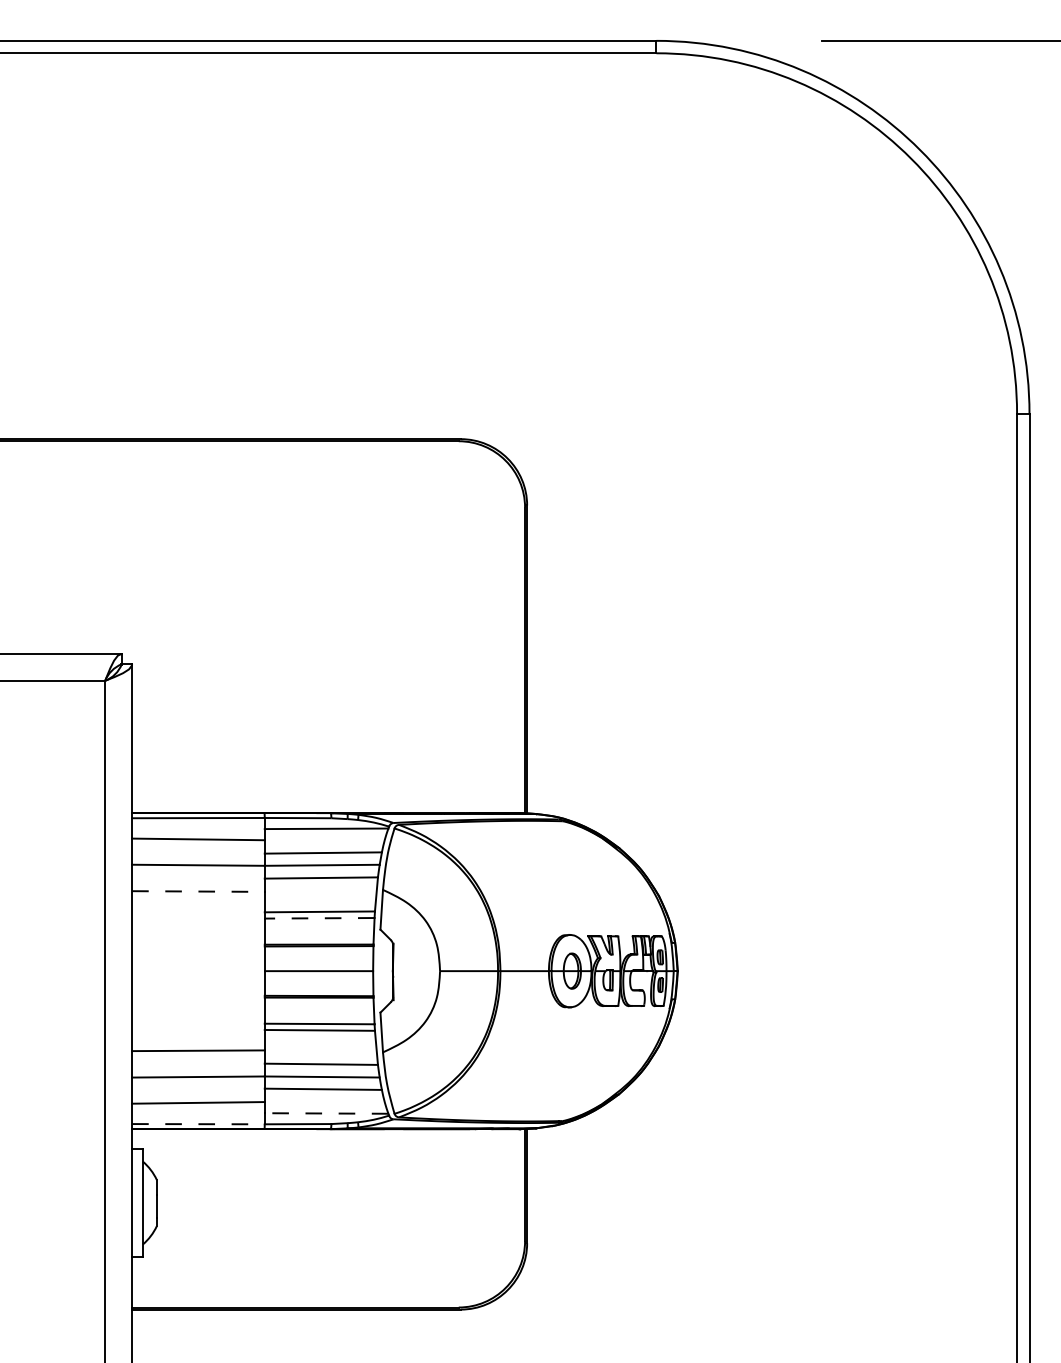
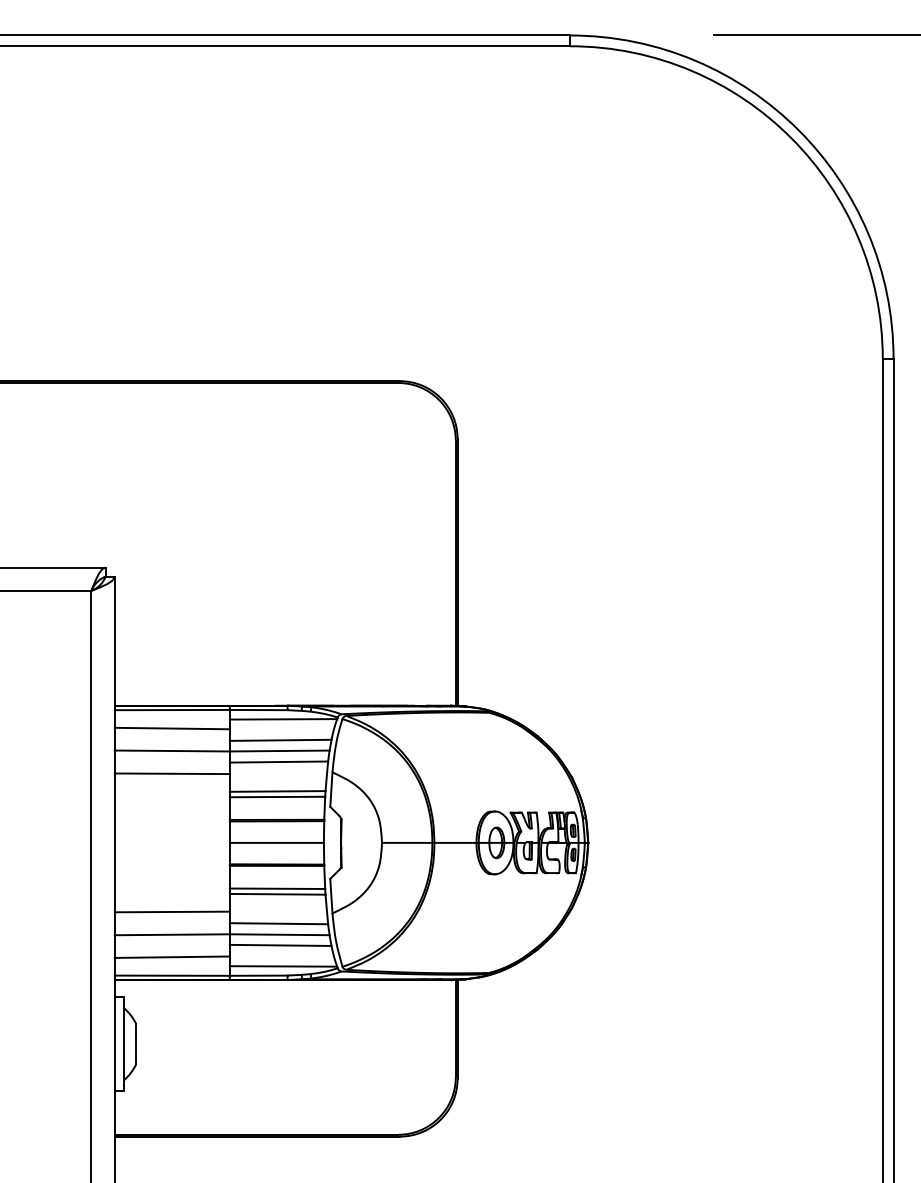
line: (198, 891) -> (172, 773), dashed -> solid
line: (319, 918) -> (277, 797), dashed -> solid
line: (326, 1113) -> (283, 966), dashed -> solid
line: (198, 1123) -> (172, 975), dashed -> solid

